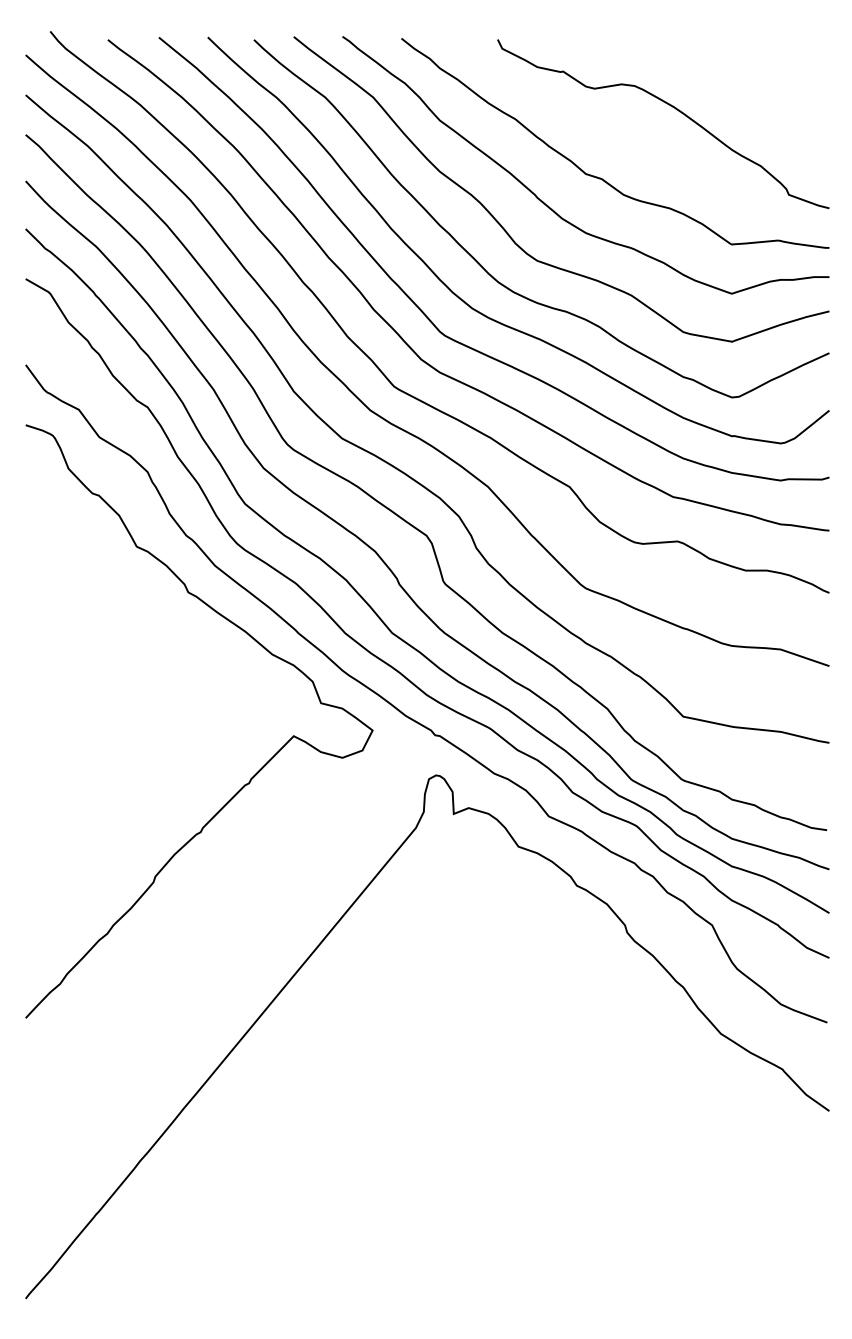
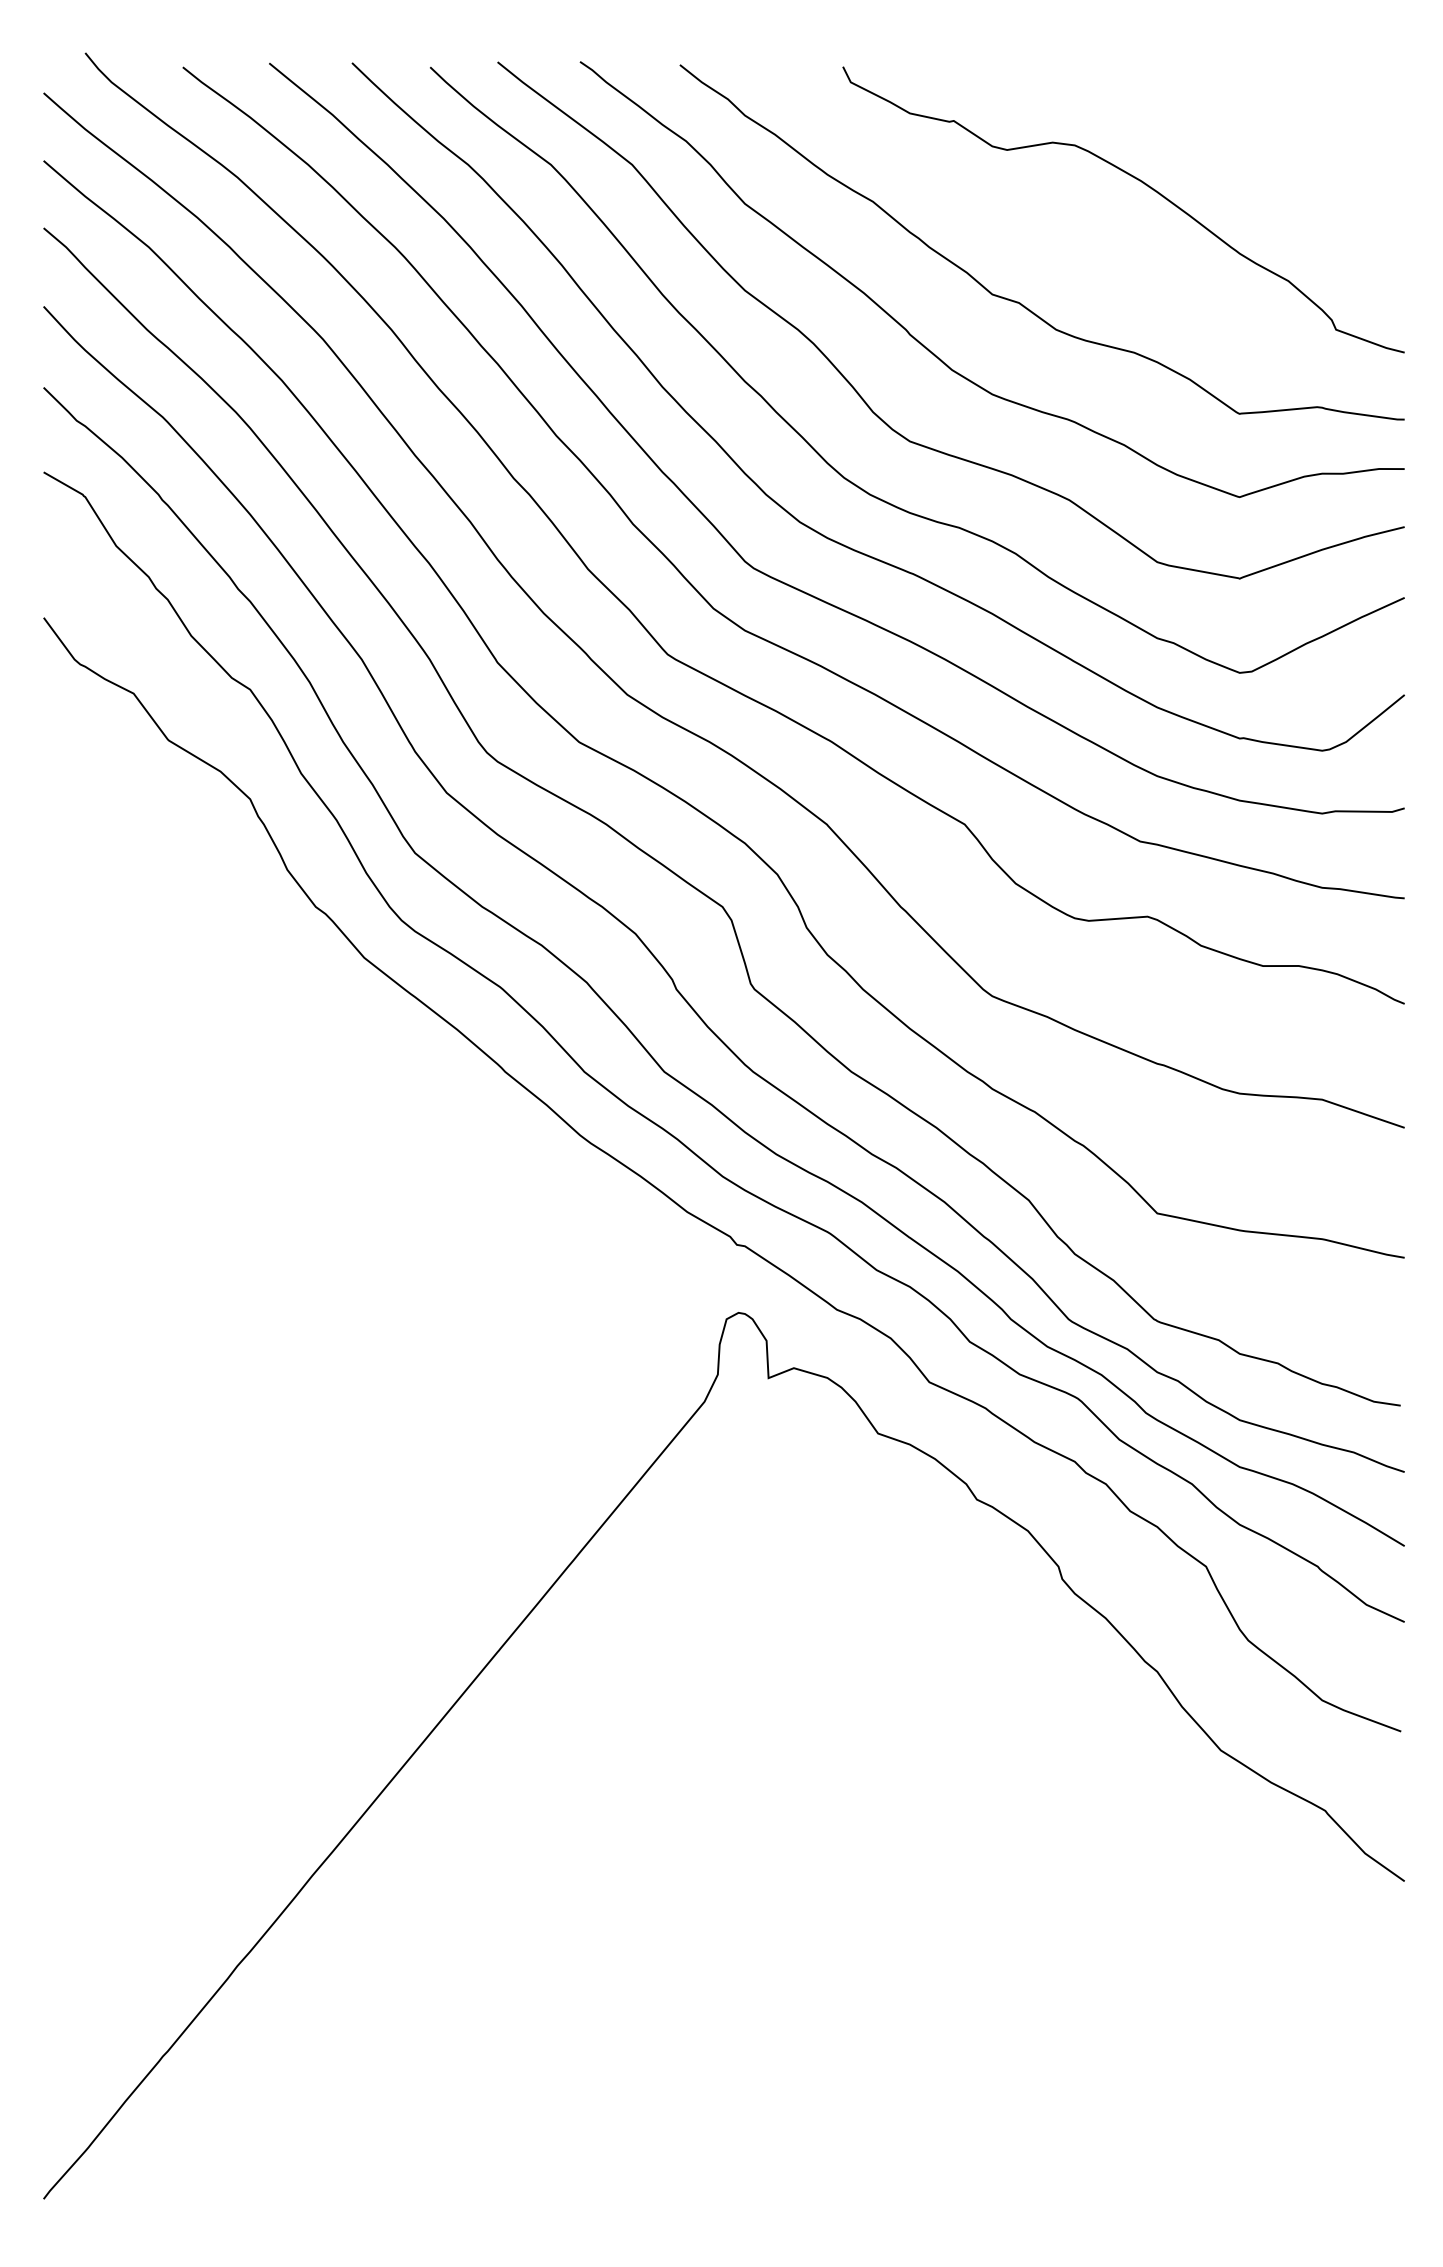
curve: (253, 775) -> (429, 1313), removed

